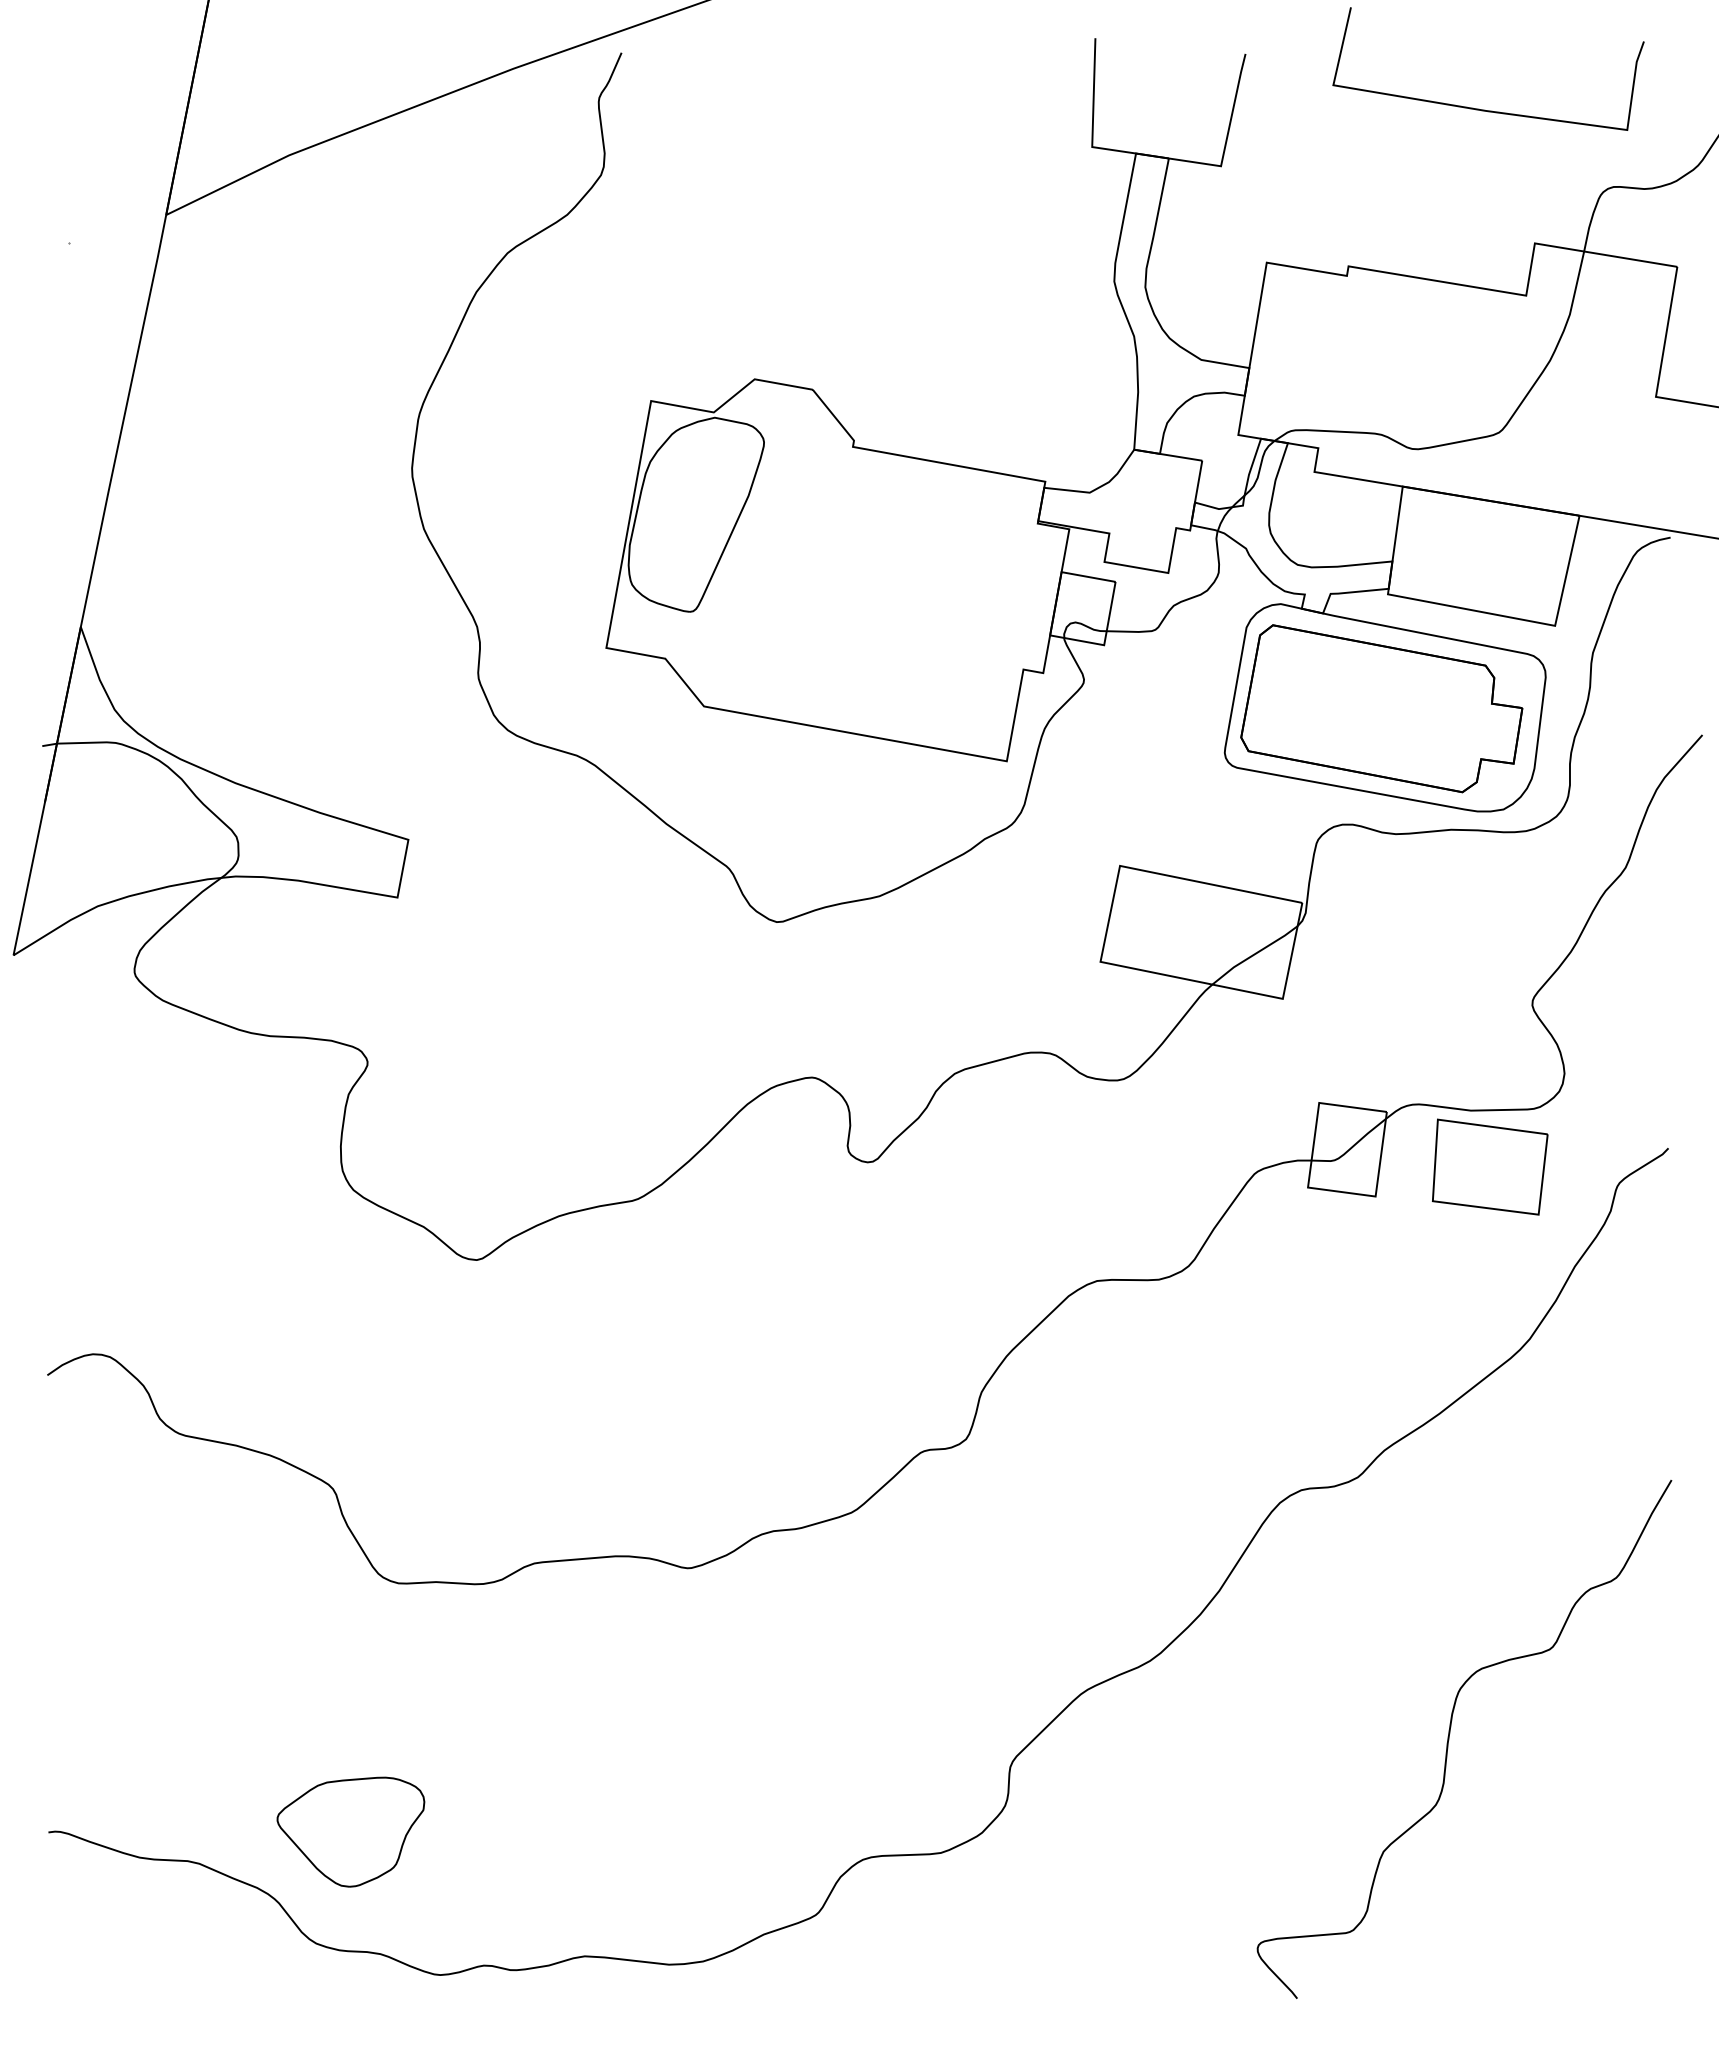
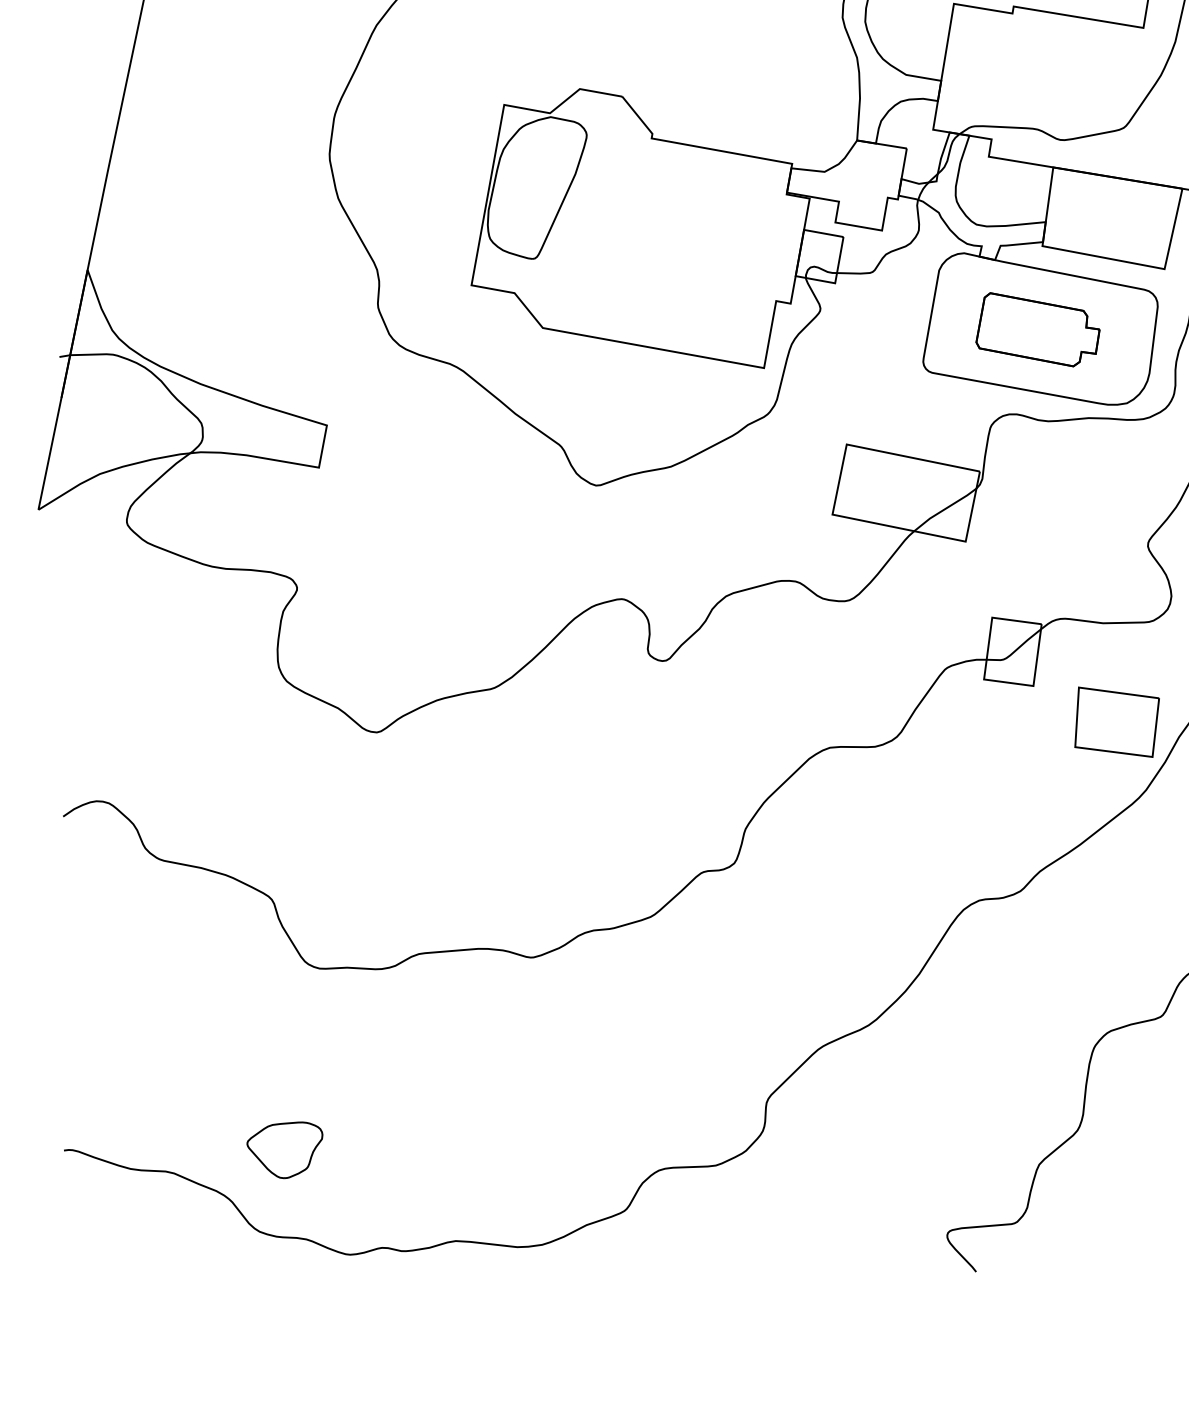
part: (1381, 708) -> (1037, 329), size x0.6
part: (1490, 1166) -> (1117, 721), moved
part: (350, 1831) -> (284, 1149), size x0.7

